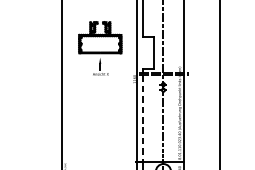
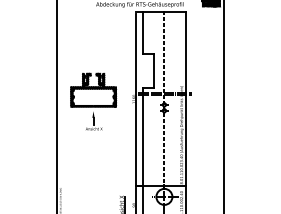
part: (100, 48) -> (93, 101), moved
line: (143, 118) -> (143, 140), dashed -> solid

